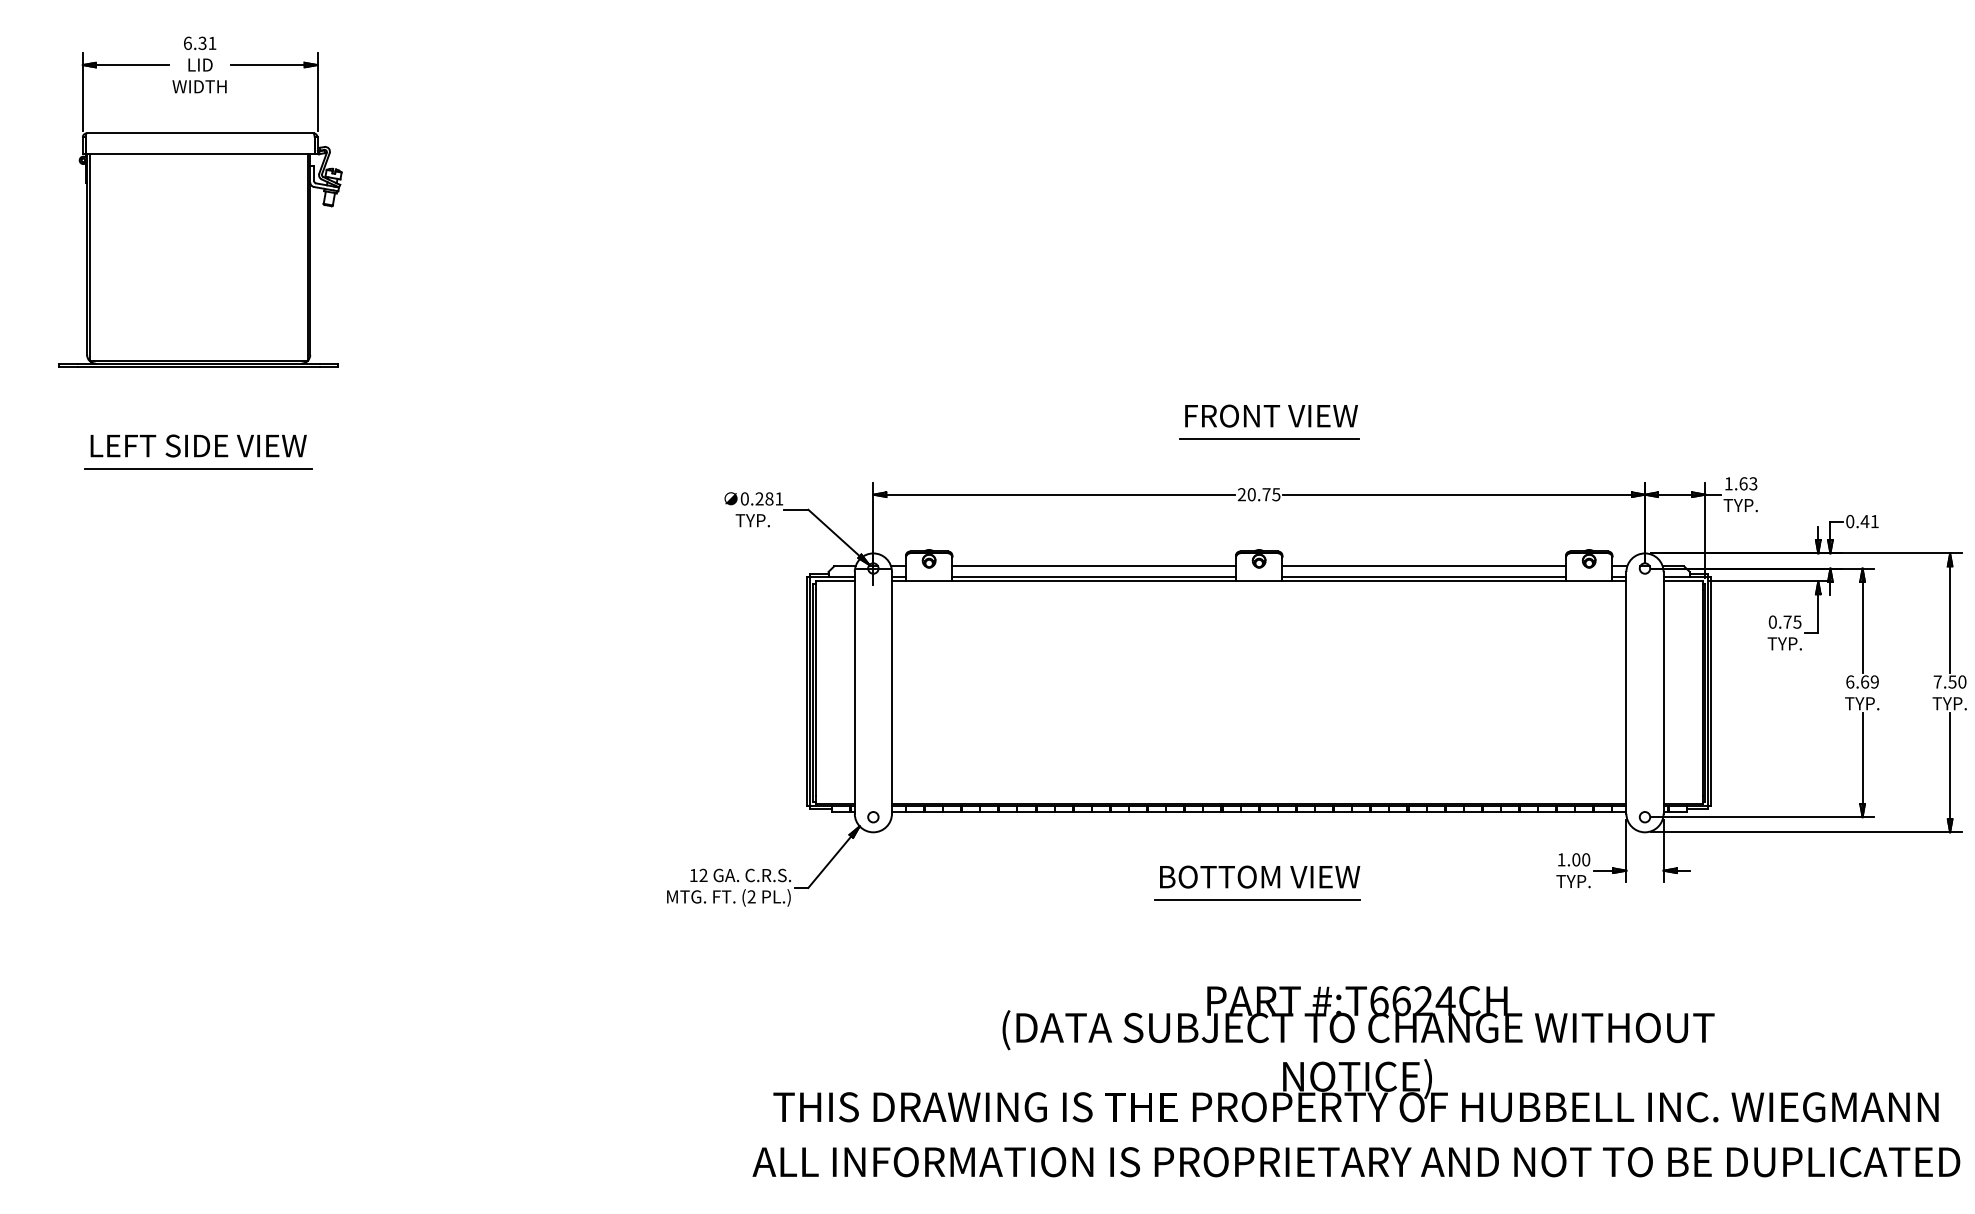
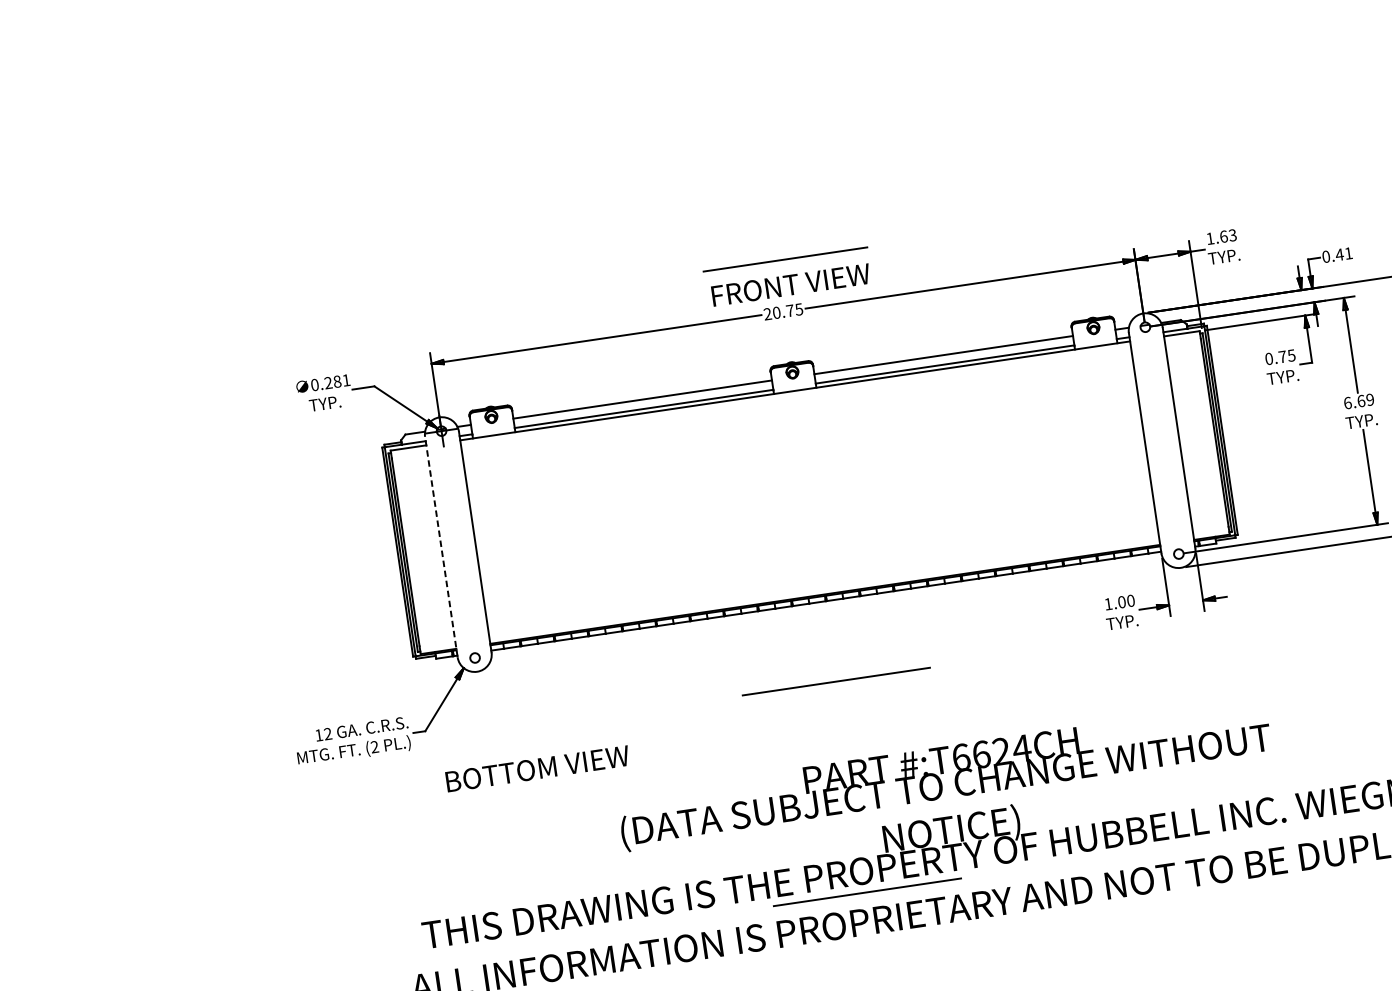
text: (1271, 415) -> (790, 284), moved
line: (854, 692) -> (441, 546), solid -> dashed
text: (1260, 876) -> (538, 768), moved
line: (1257, 1130) -> (867, 892), added

